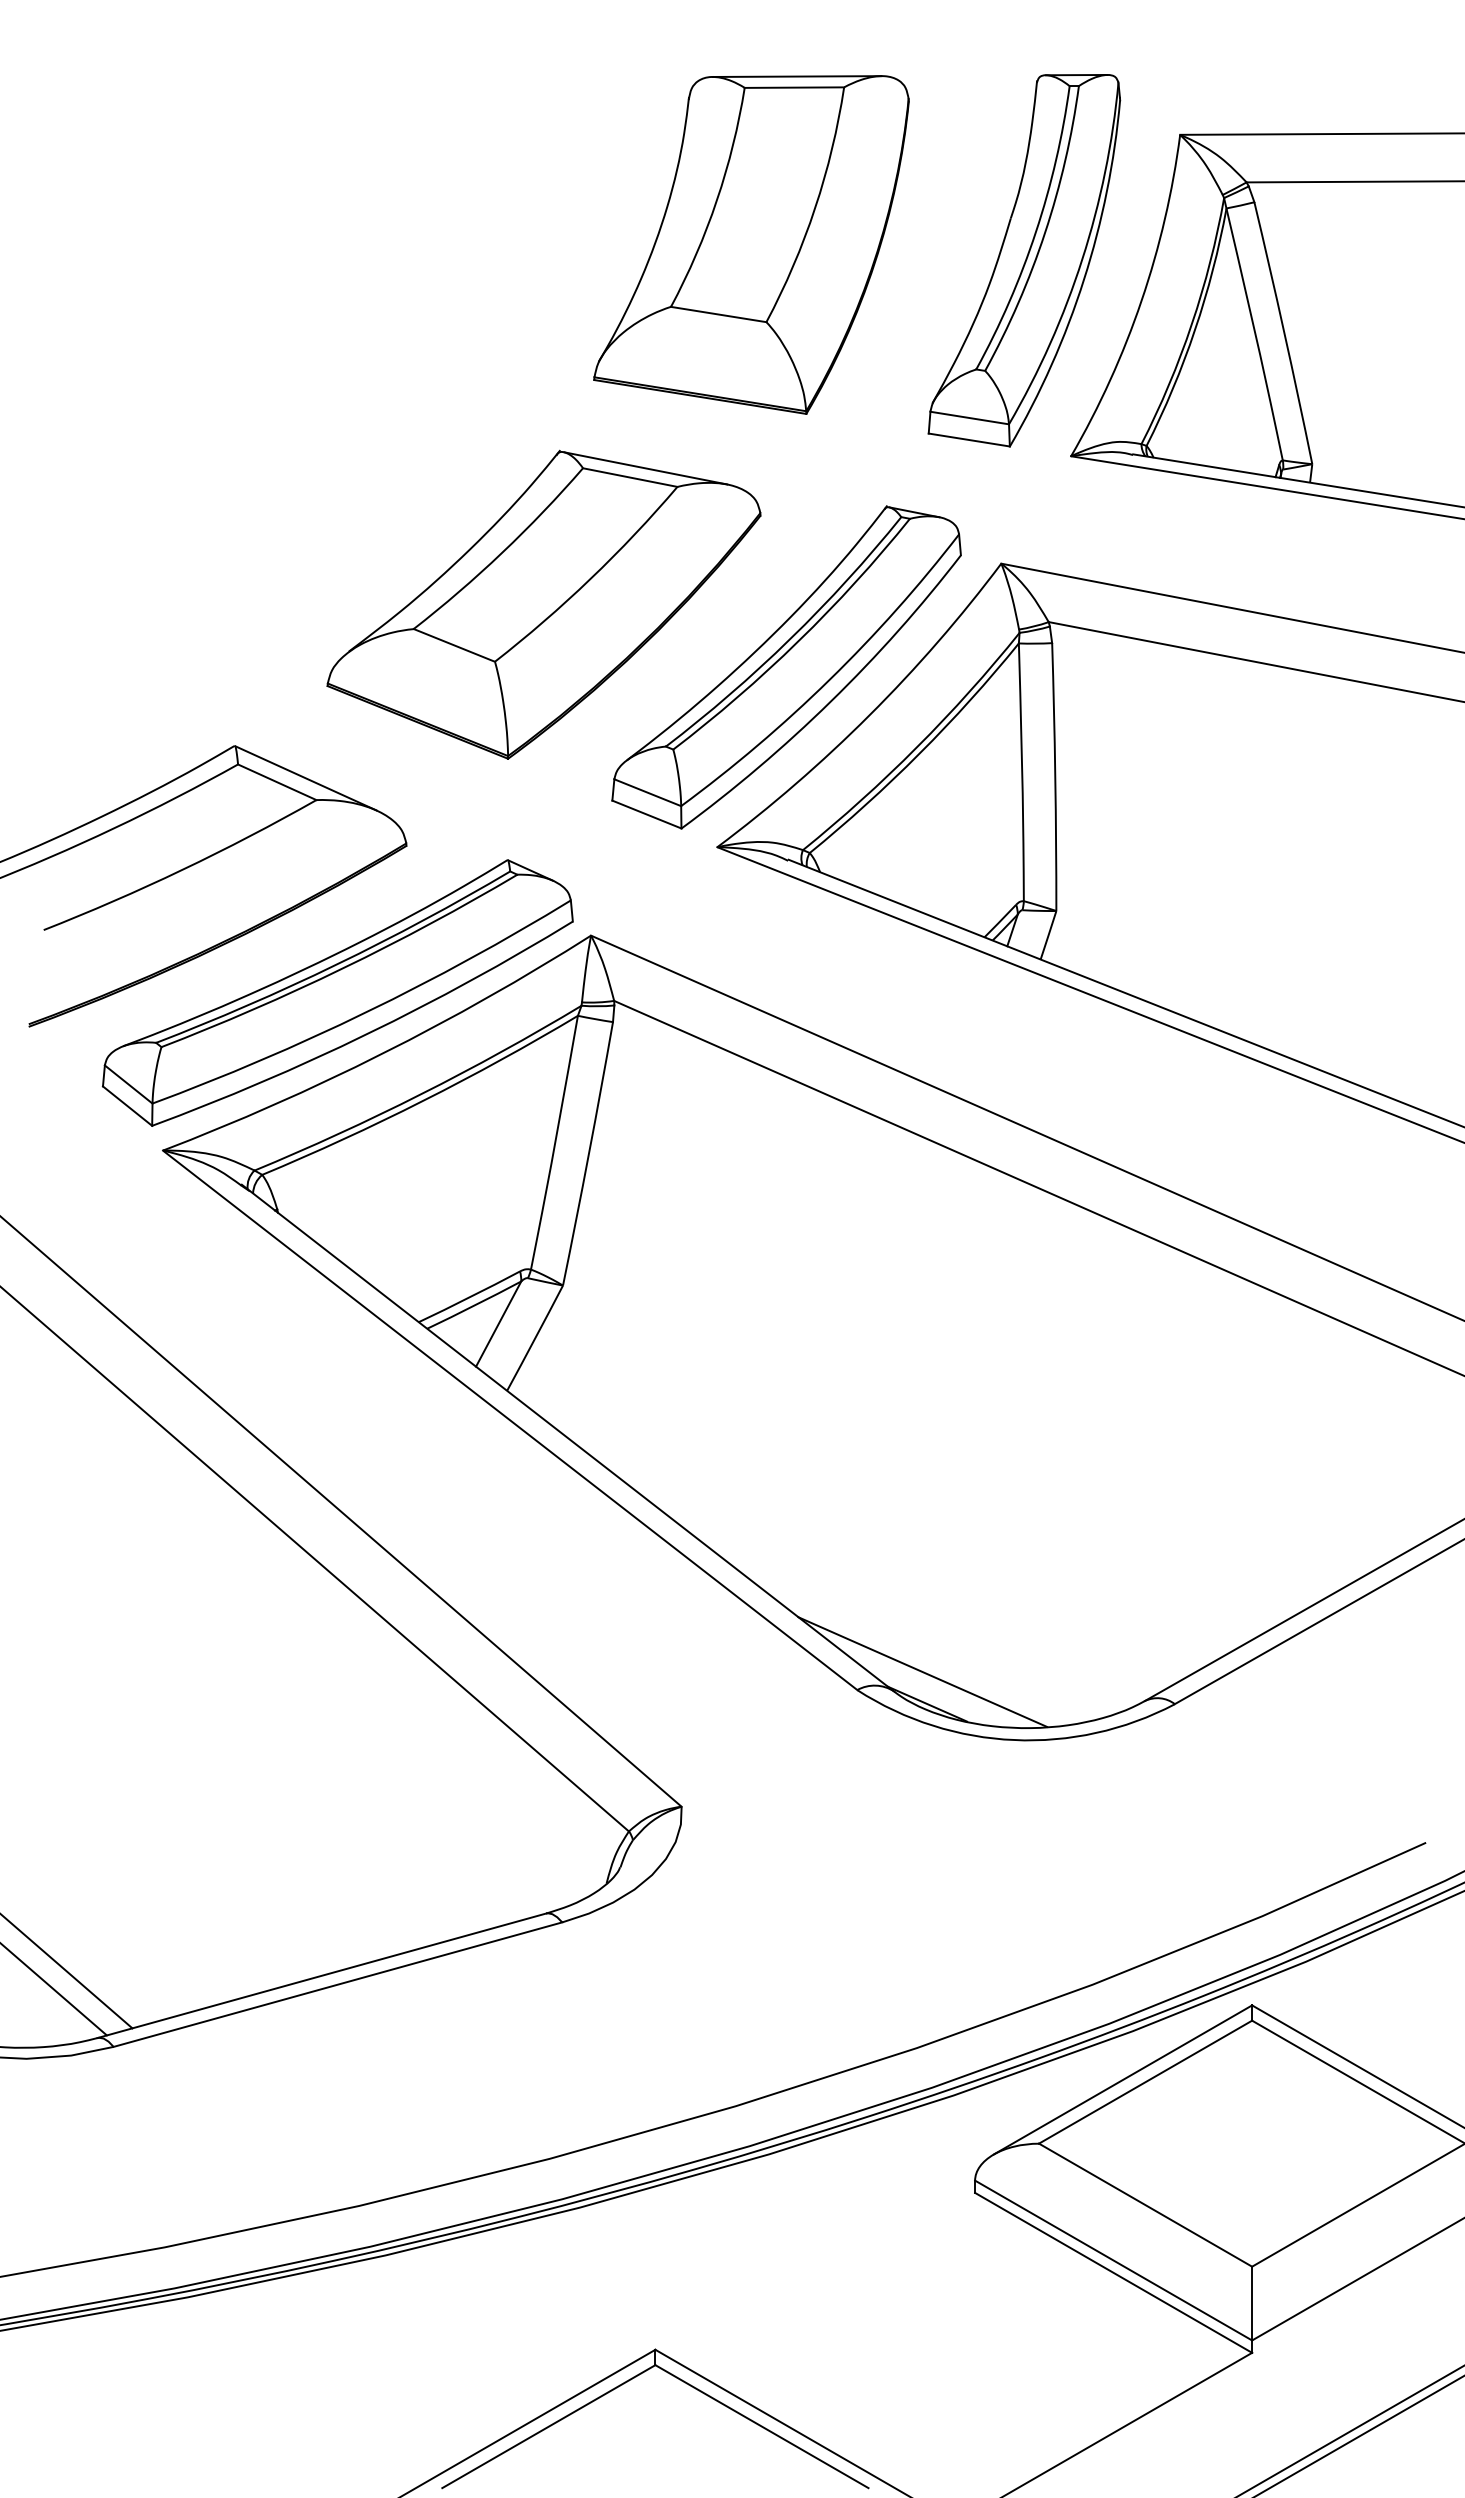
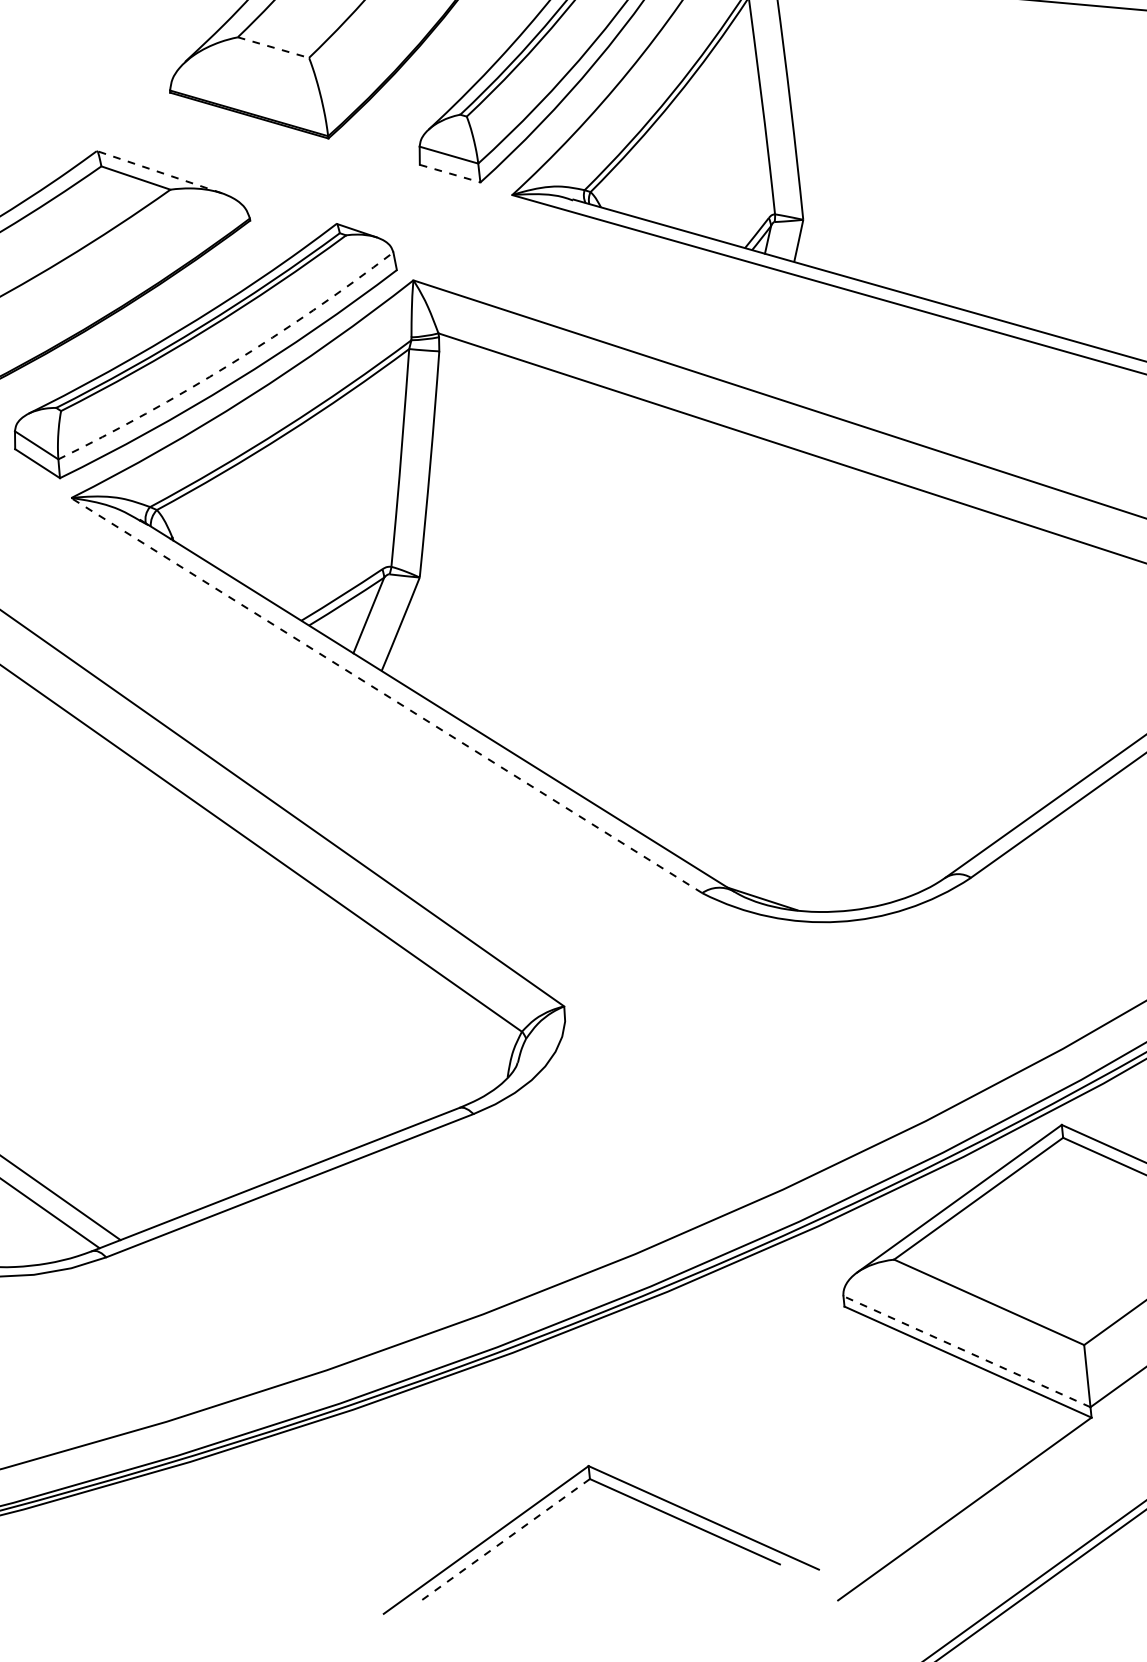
line: (454, 645) -> (273, 47), solid -> dashed
line: (305, 778) -> (159, 172), solid -> dashed
line: (647, 814) -> (450, 173), solid -> dashed
arc: (366, 1012) -> (230, 364), solid -> dashed
line: (510, 1420) -> (387, 695), solid -> dashed
line: (922, 1671) -> (755, 871), removed
line: (1113, 2260) -> (966, 1351), solid -> dashed
line: (548, 2426) -> (505, 1539), solid -> dashed

